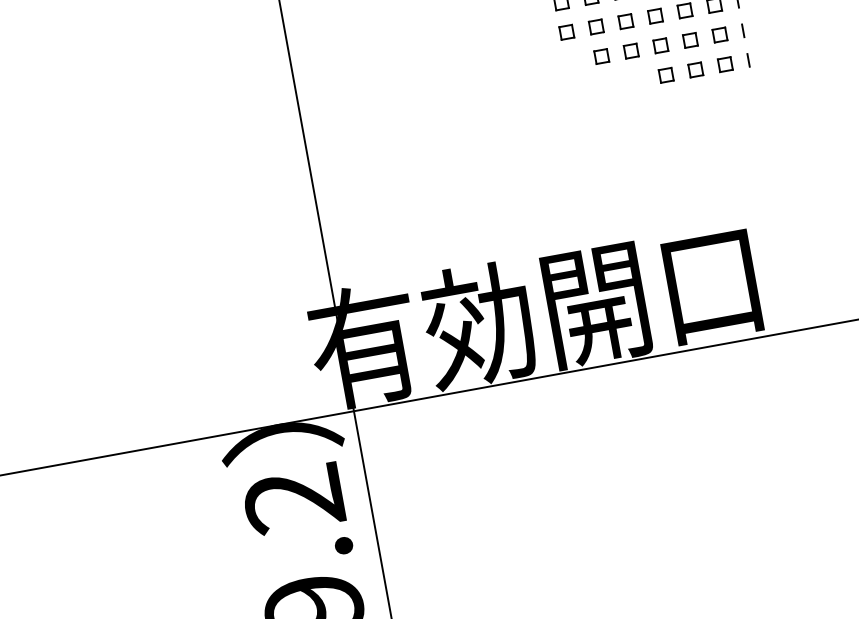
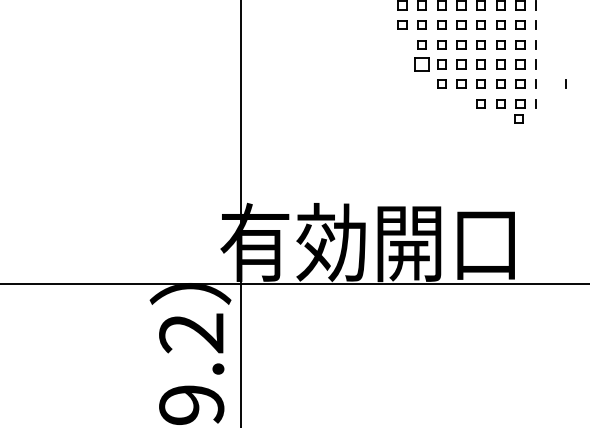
line: (787, 21) -> (565, 83), added
part: (565, 32) -> (421, 64), size x1.6
part: (726, 87) -> (518, 118), added

